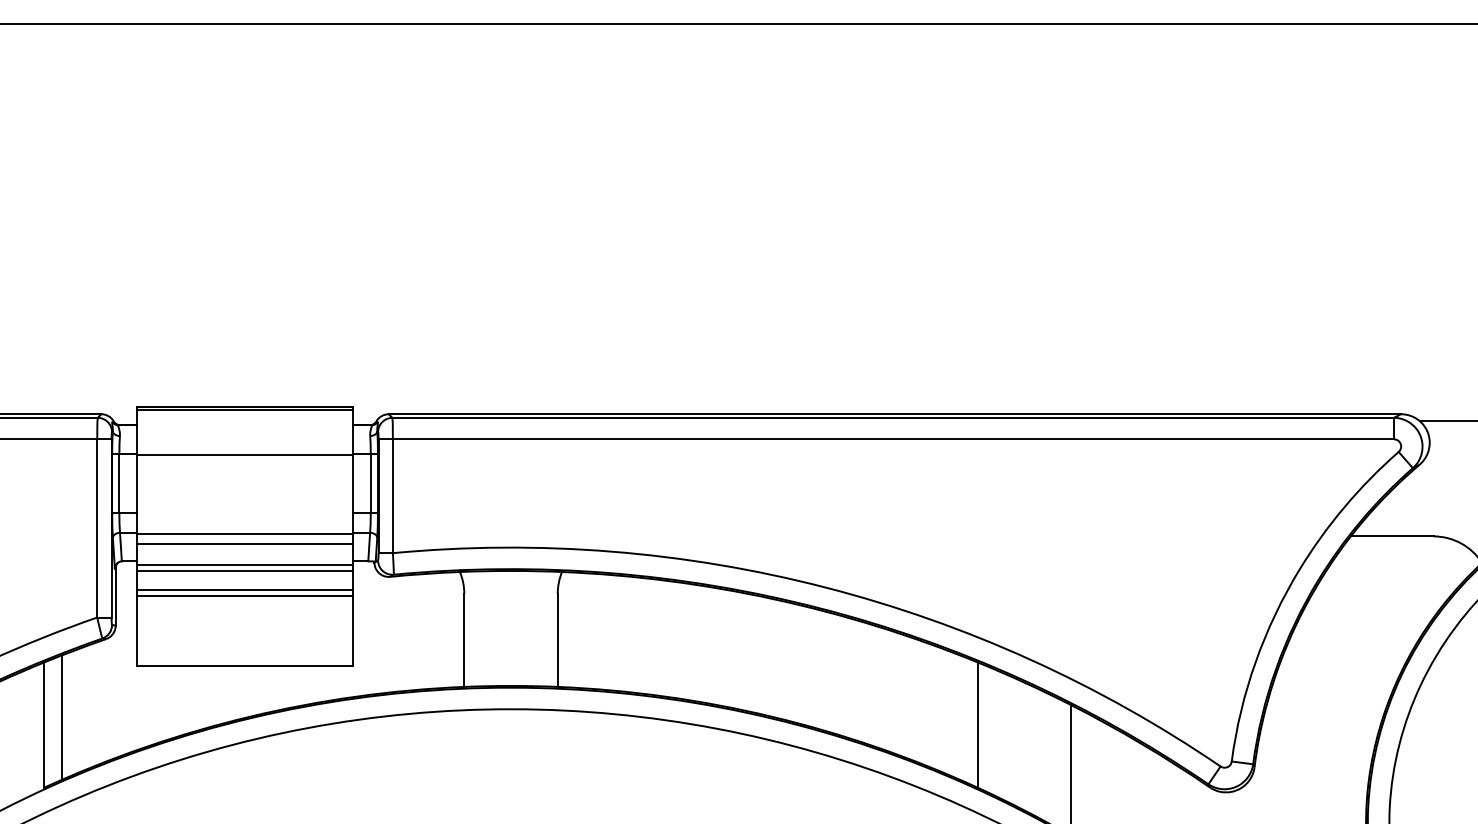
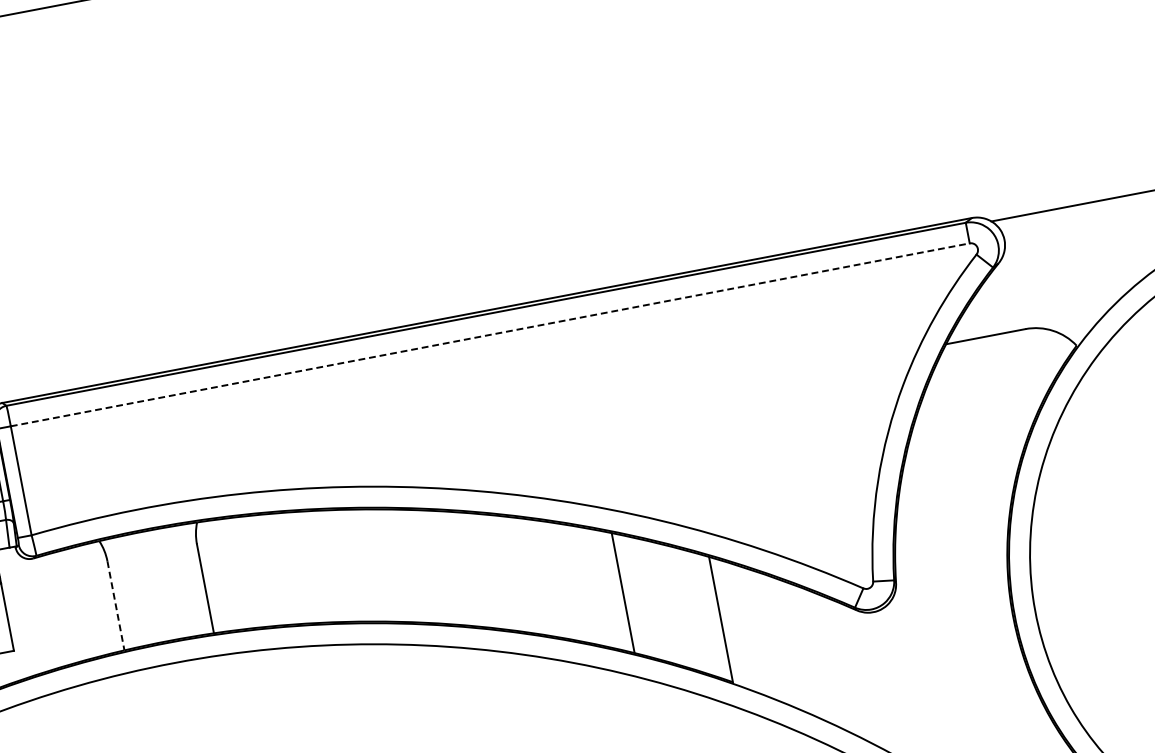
line: (893, 439) -> (490, 334), solid -> dashed
line: (464, 640) -> (116, 605), solid -> dashed

